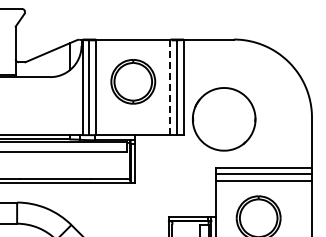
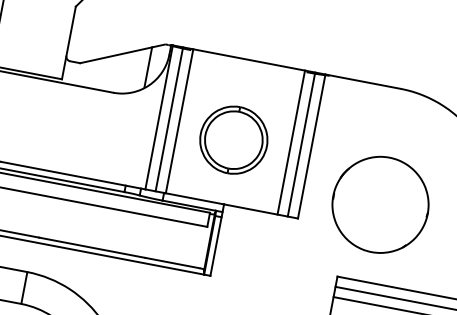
part: (133, 81) -> (234, 139), moved
line: (170, 87) -> (291, 142), dashed -> solid
part: (224, 119) -> (380, 205), moved

